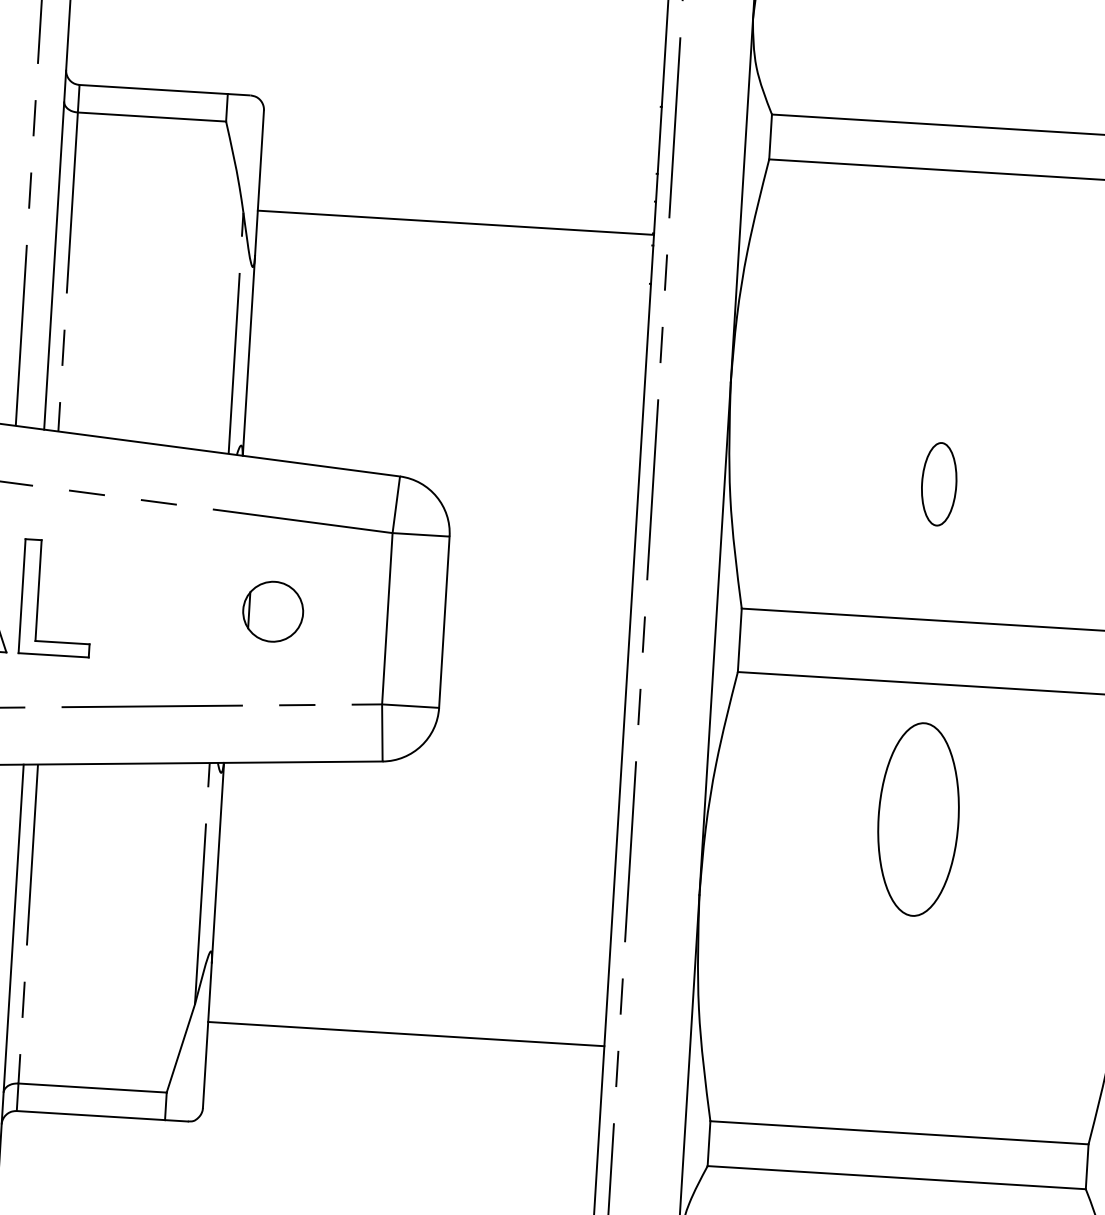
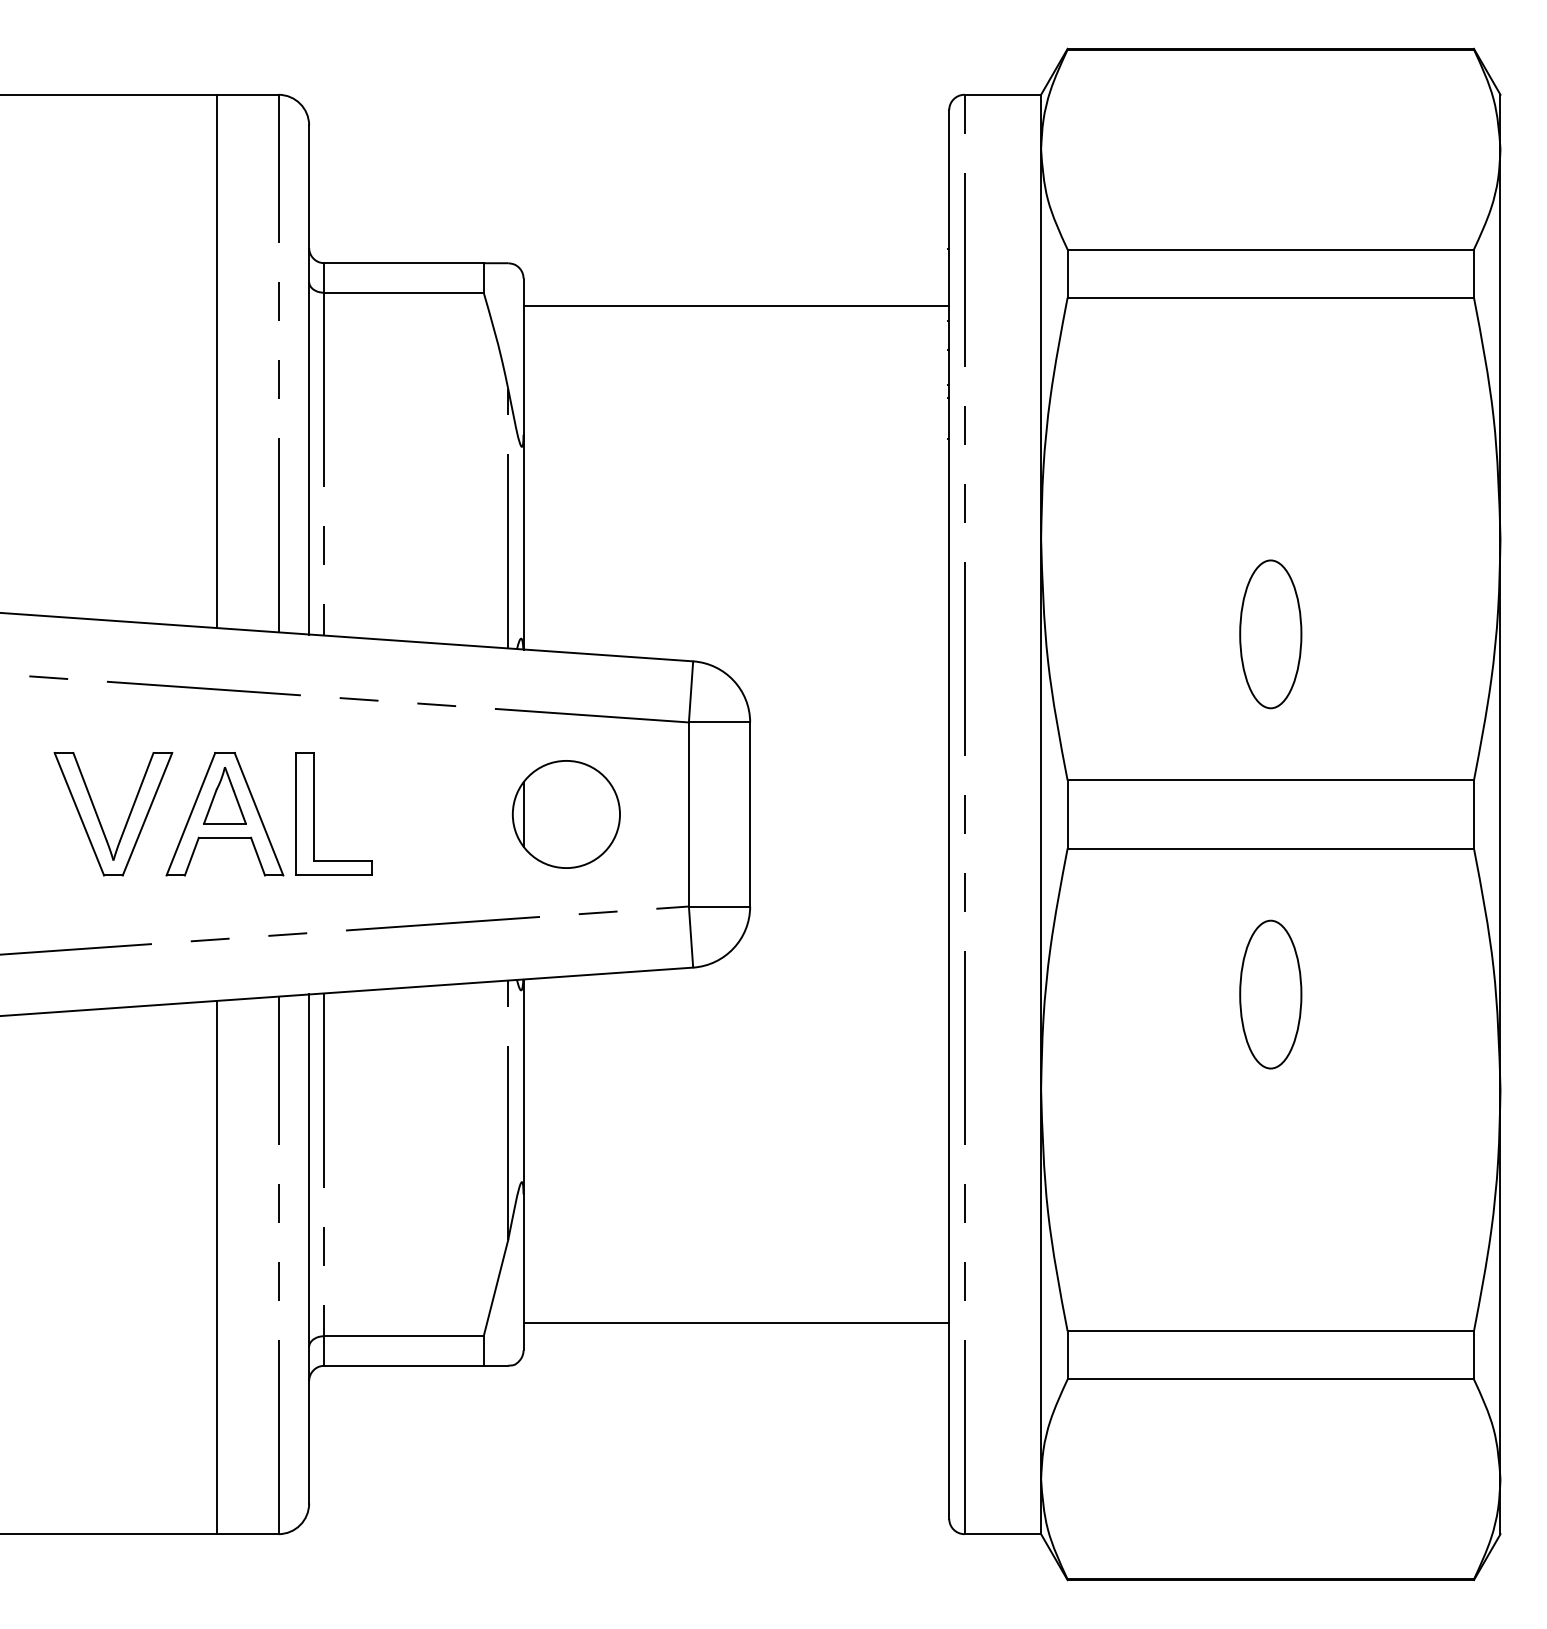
line: (456, 223) -> (736, 306), moved
part: (938, 484) -> (1270, 634), size x1.67
part: (272, 611) -> (565, 814), size x1.67
part: (918, 819) -> (1270, 994), size x0.71
line: (406, 1033) -> (736, 1322), moved

